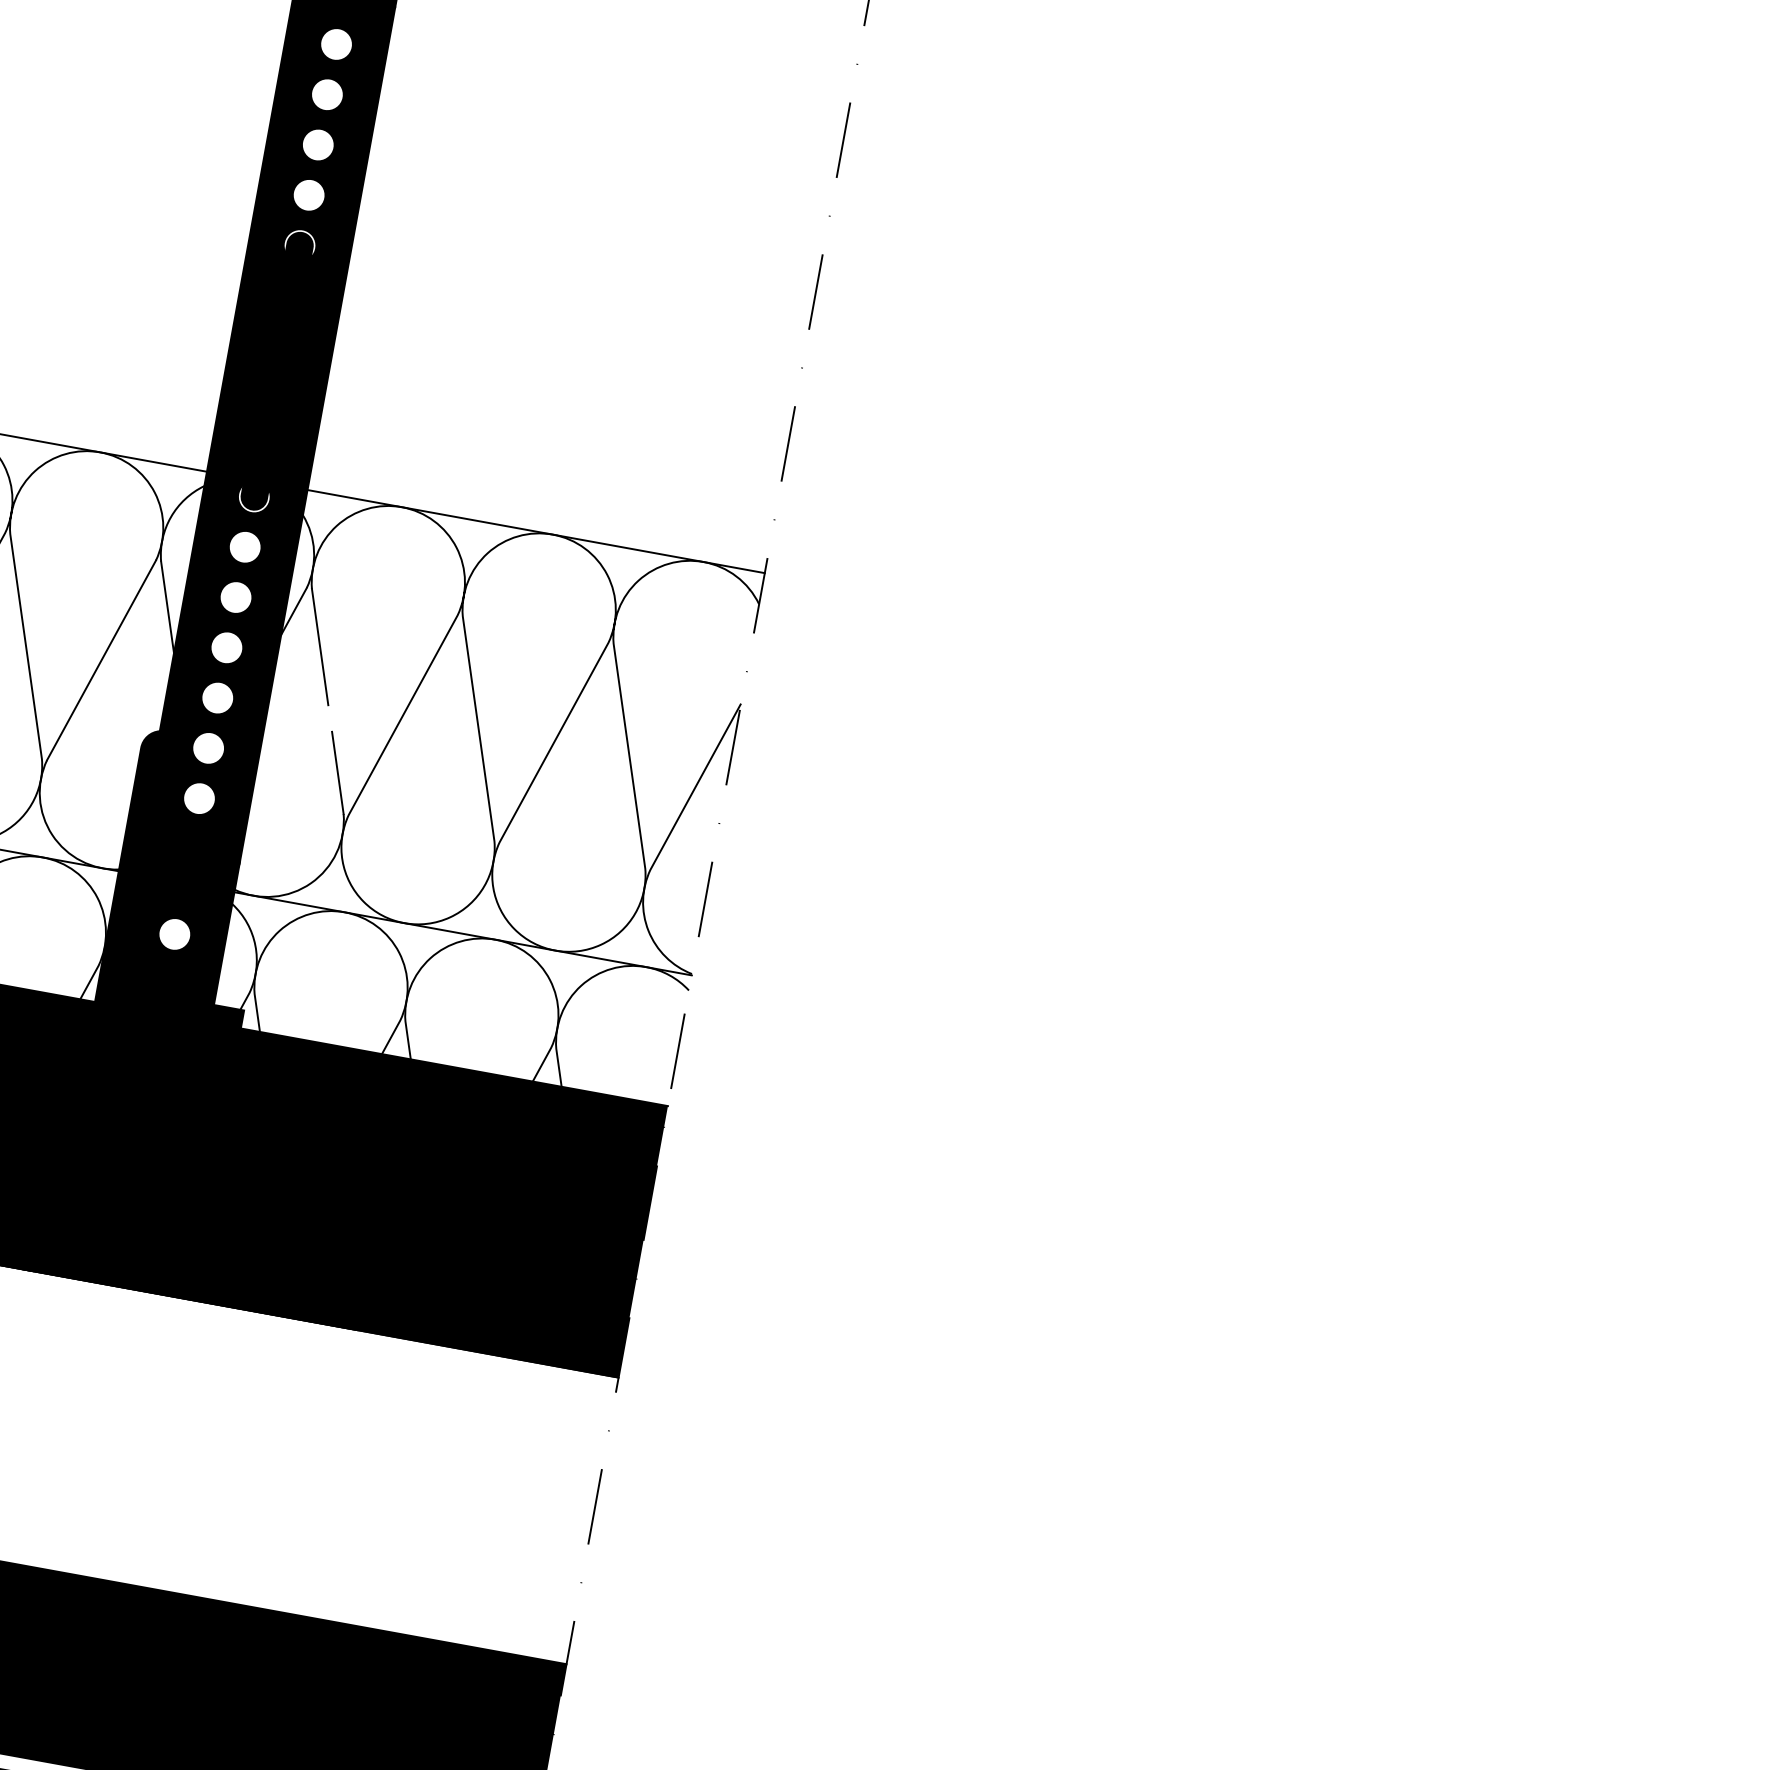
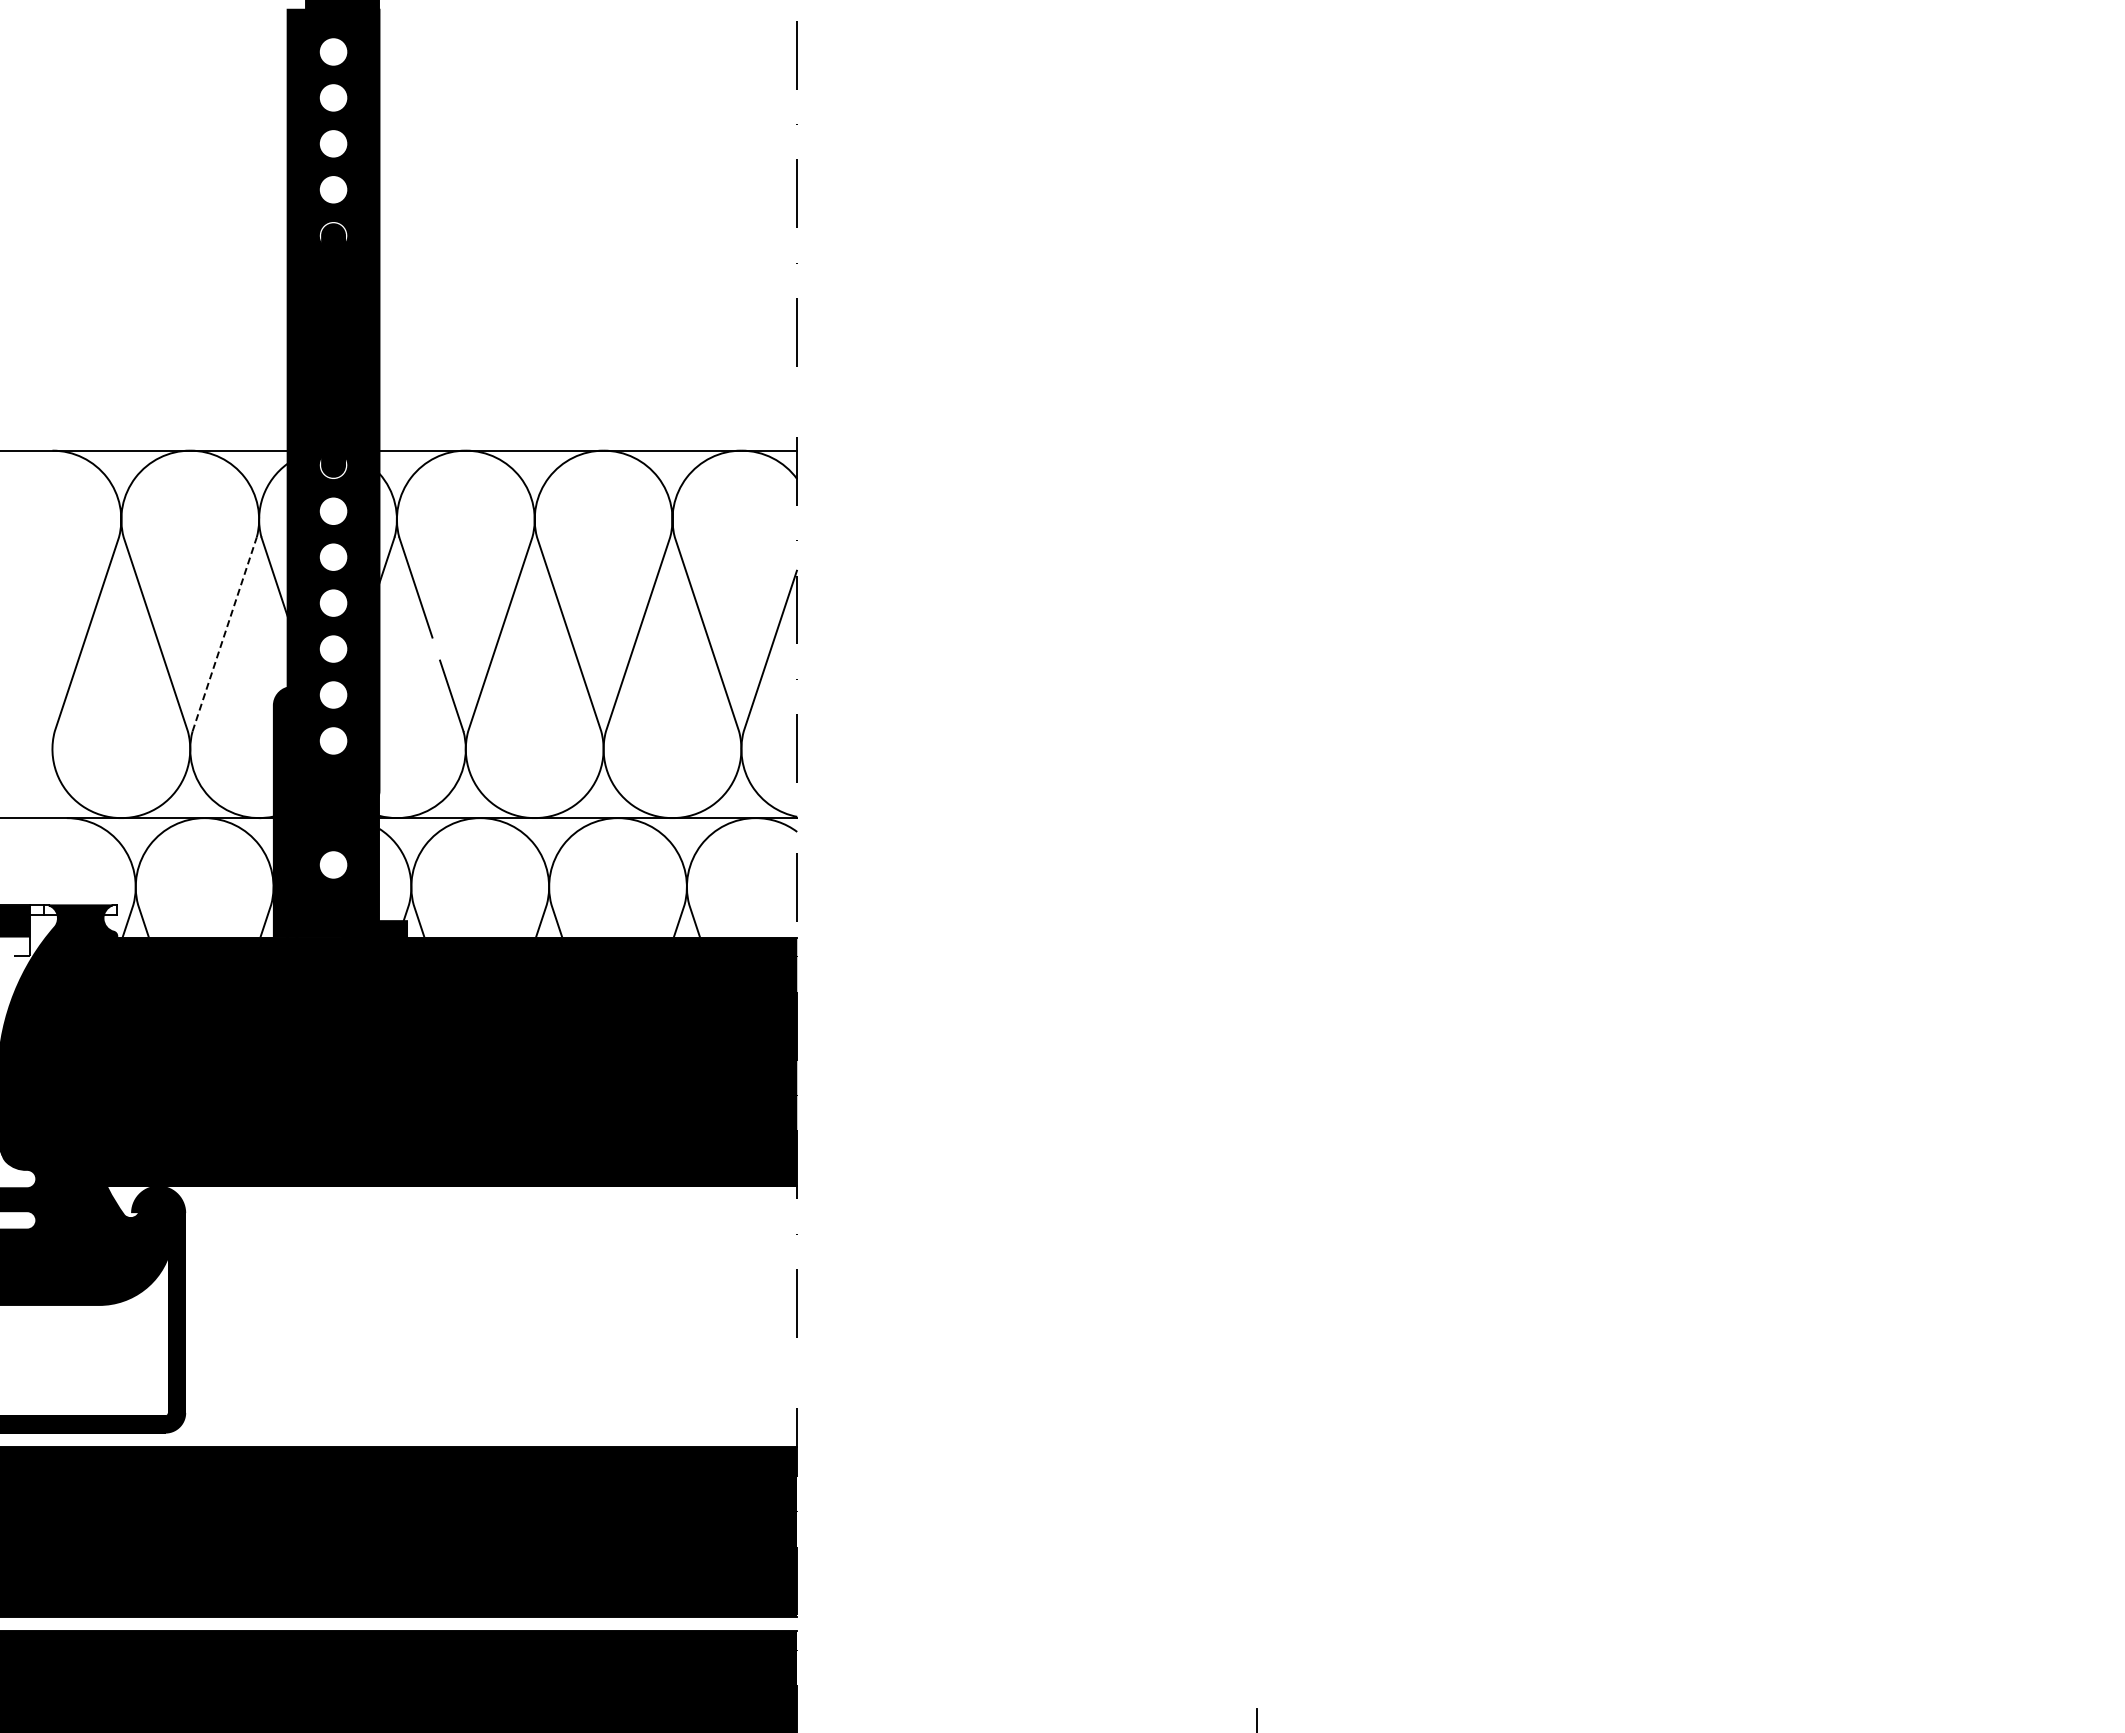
line: (101, 659) -> (224, 633), solid -> dashed

